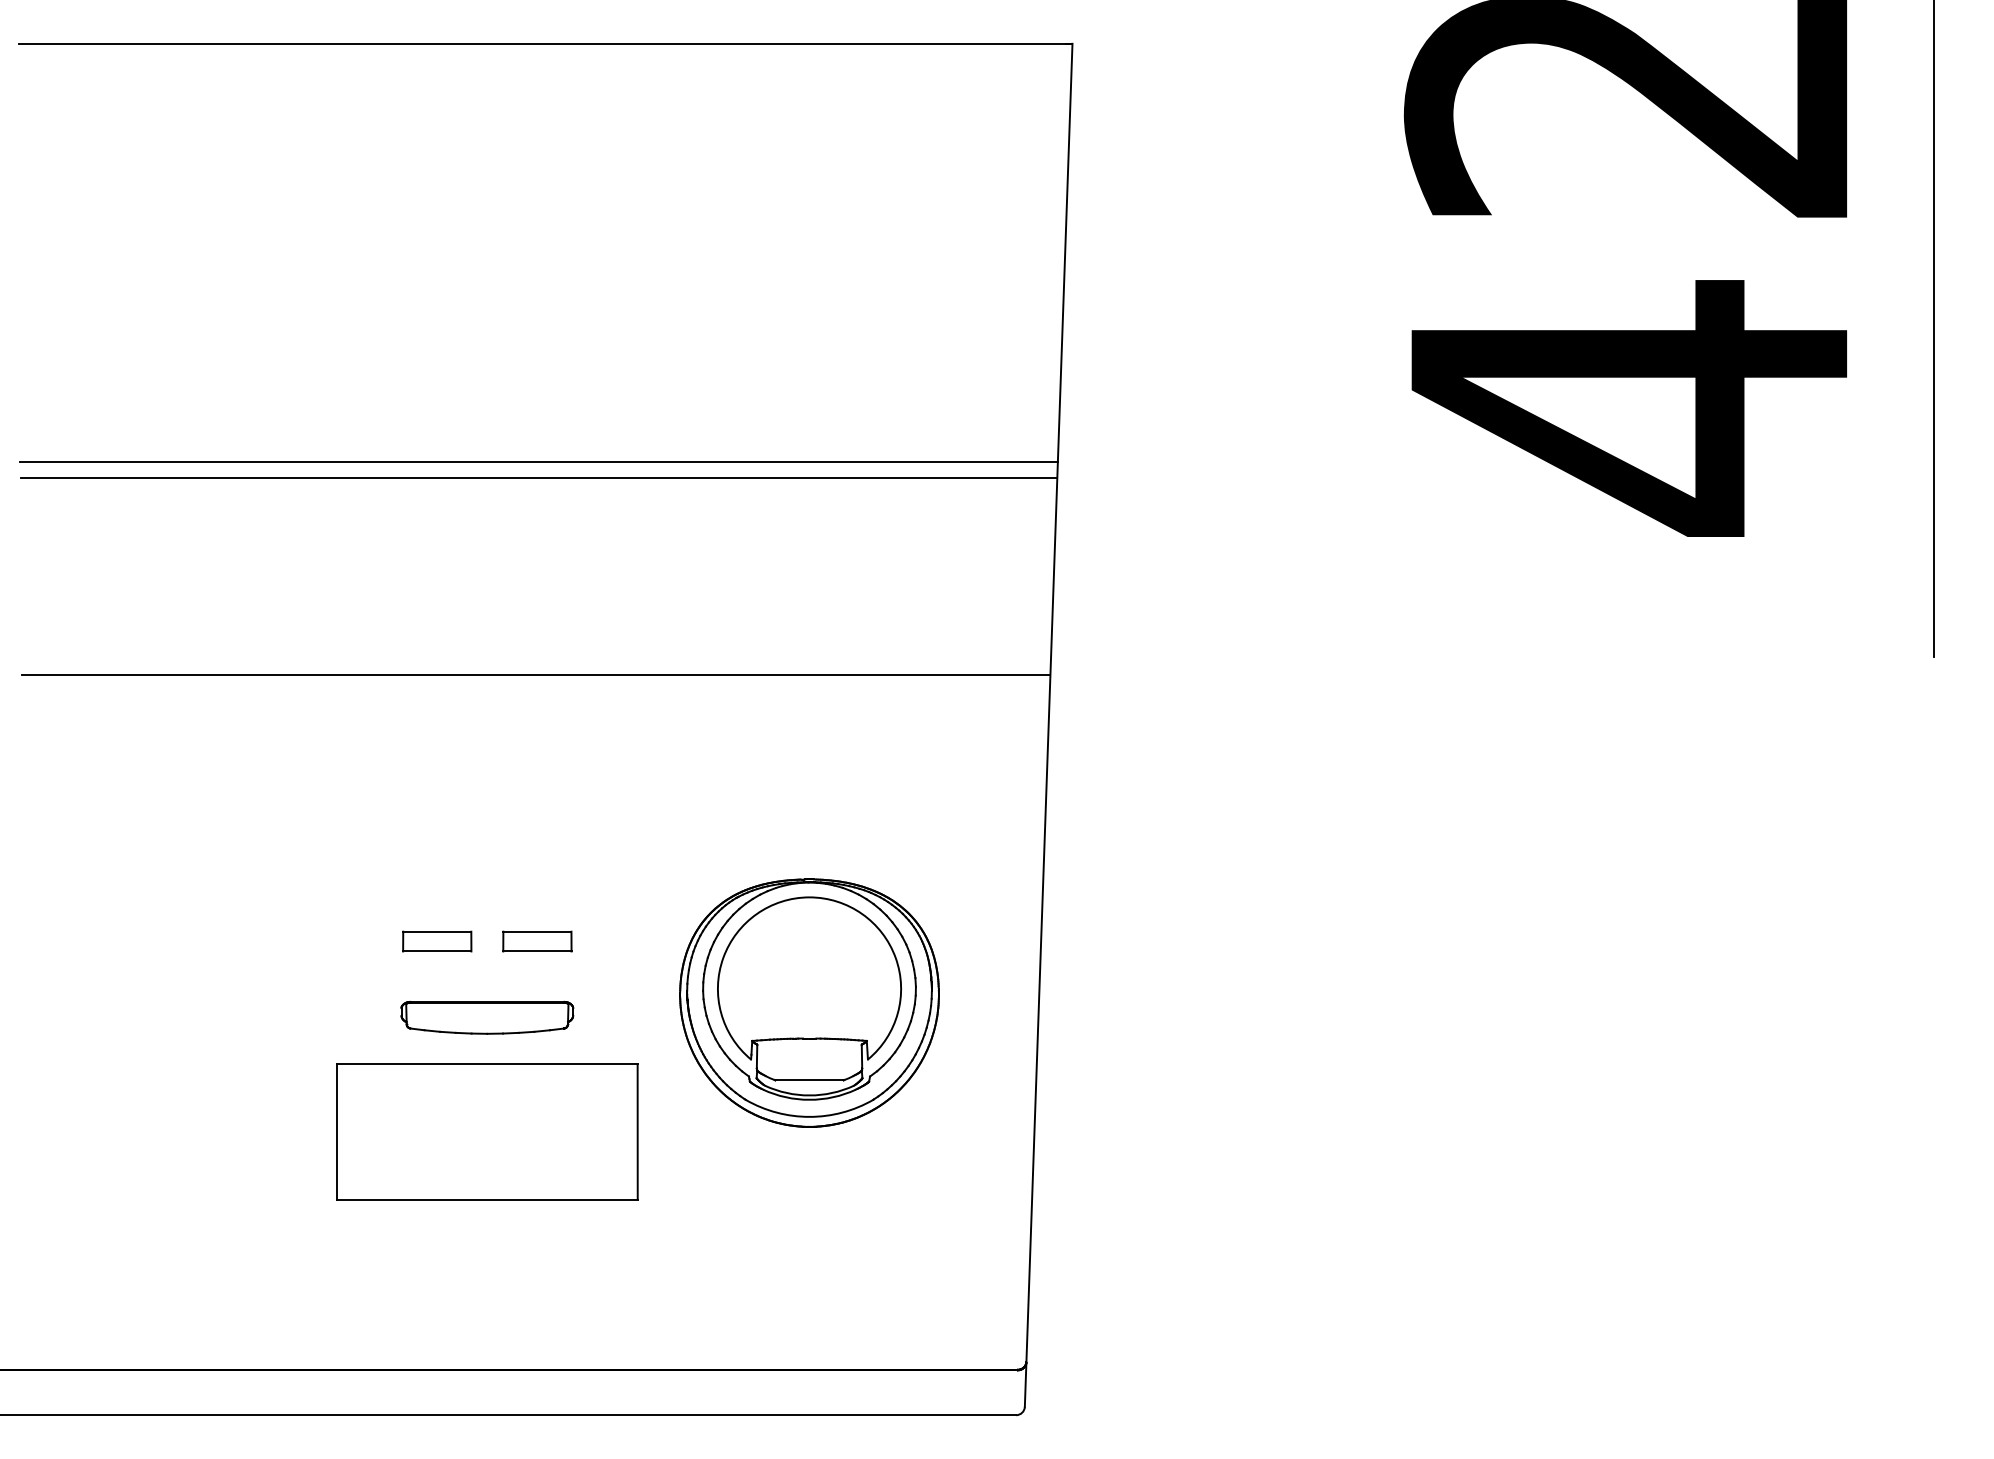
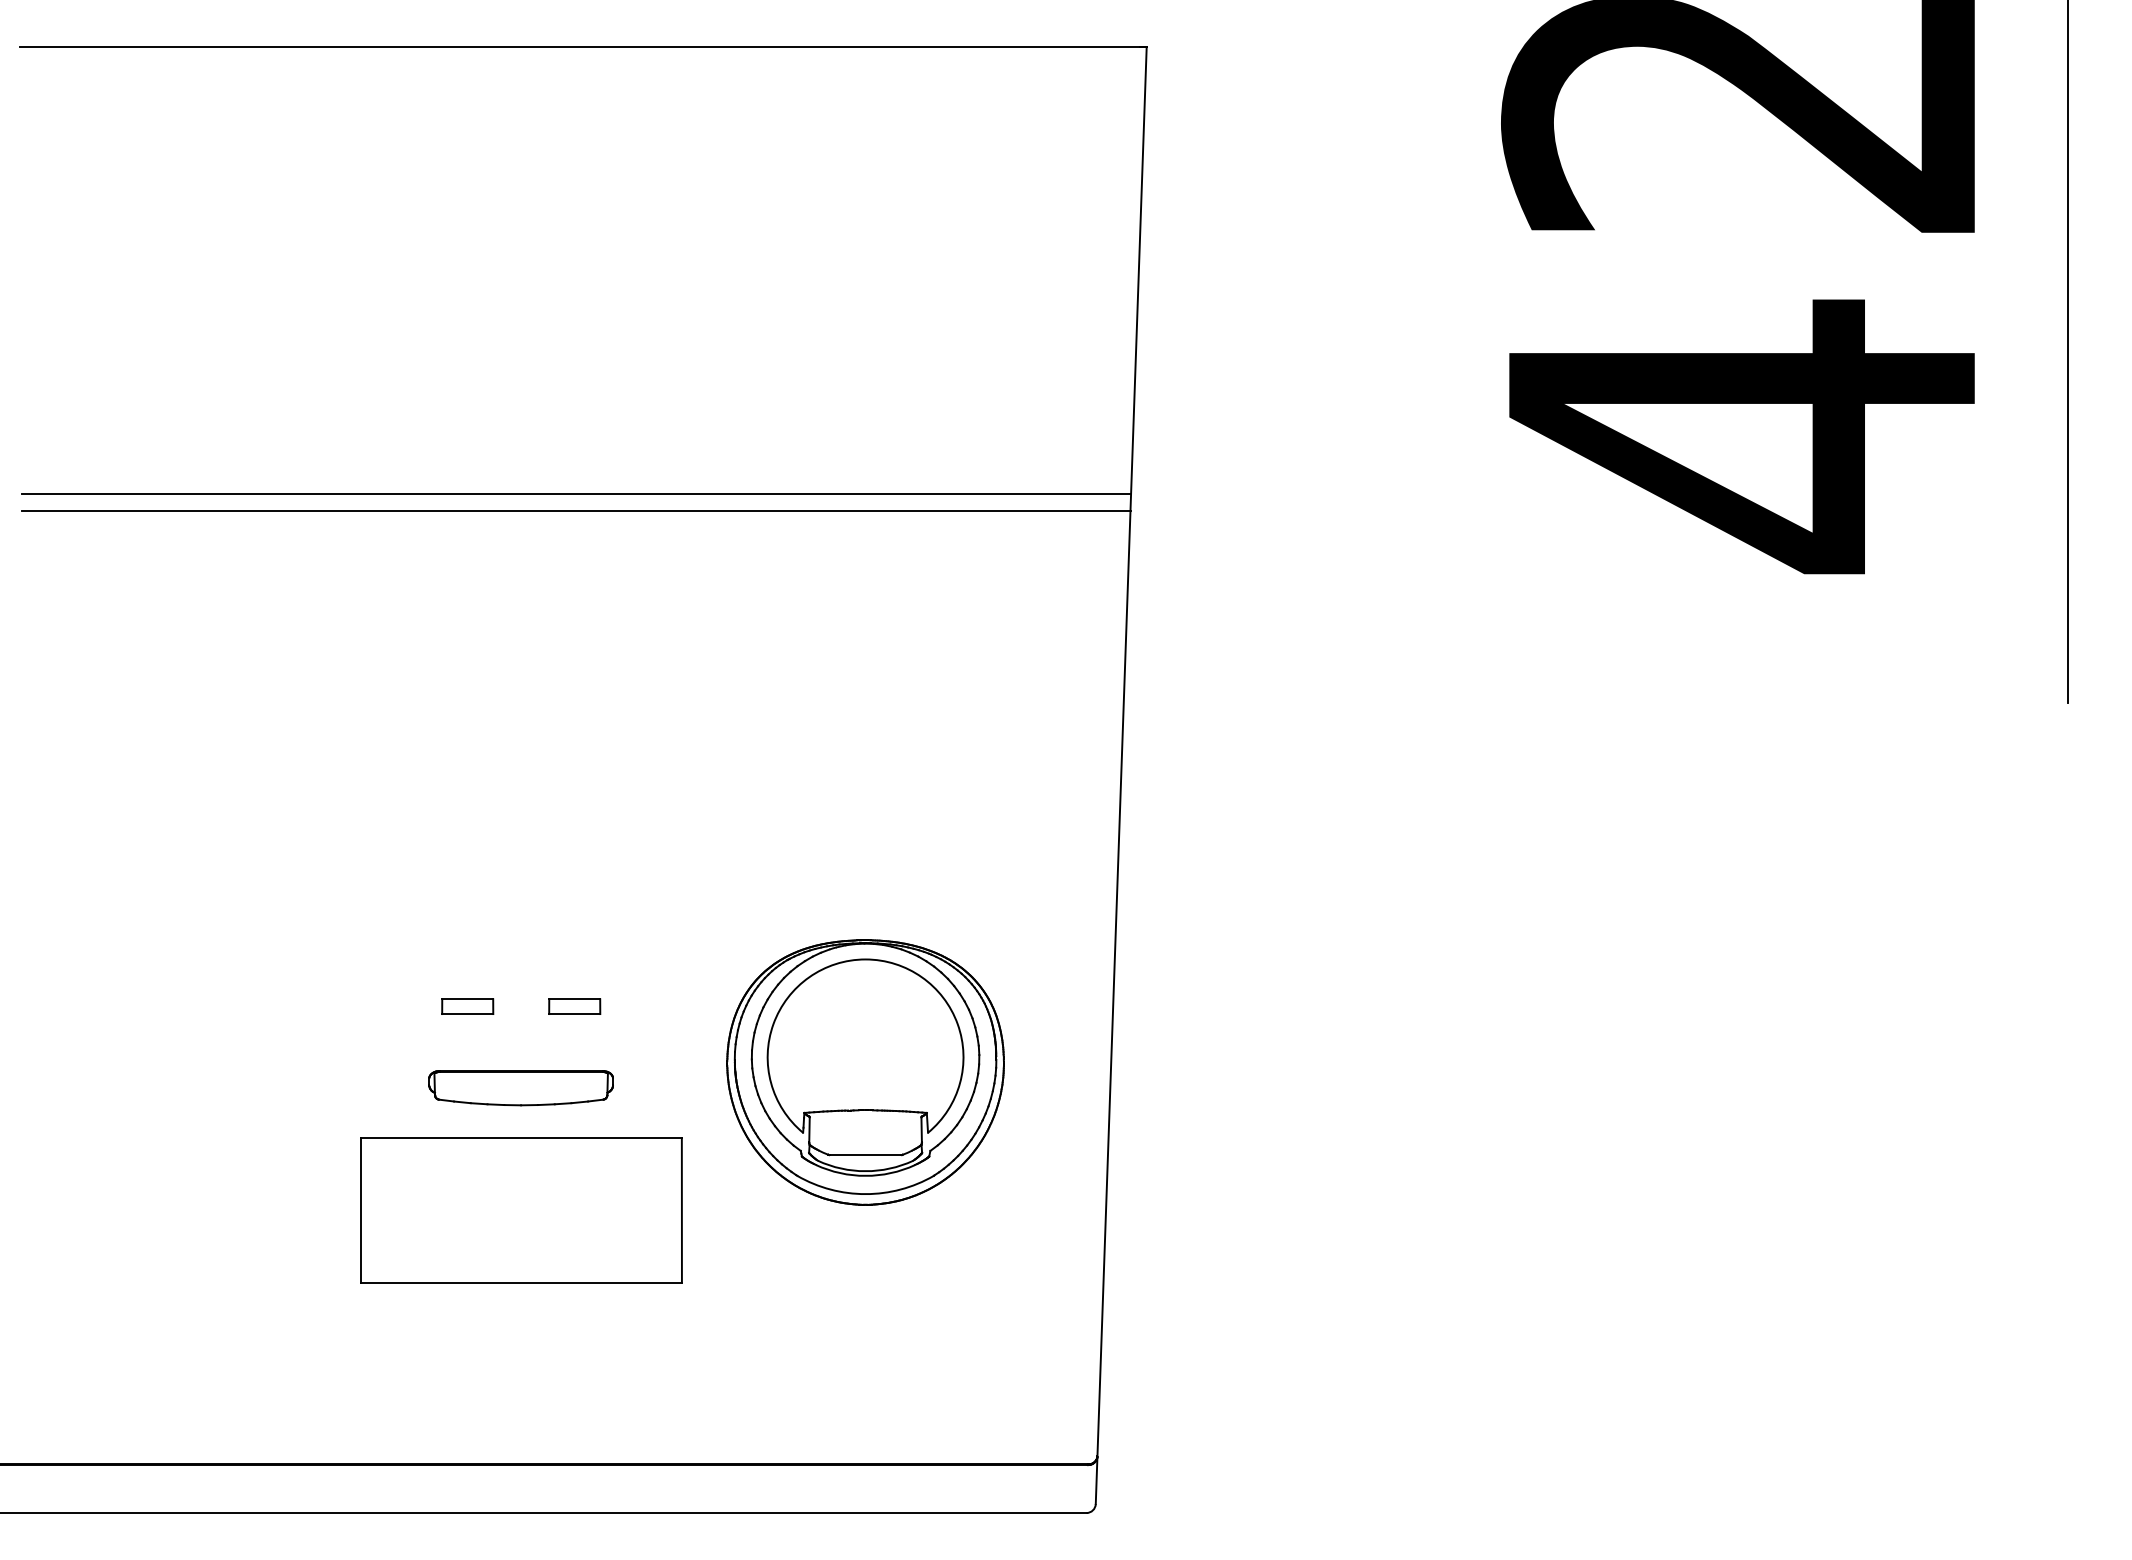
line: (536, 674) -> (573, 721), removed
part: (437, 941) -> (467, 1006), size x0.7
part: (537, 941) -> (574, 1006), size x0.7

